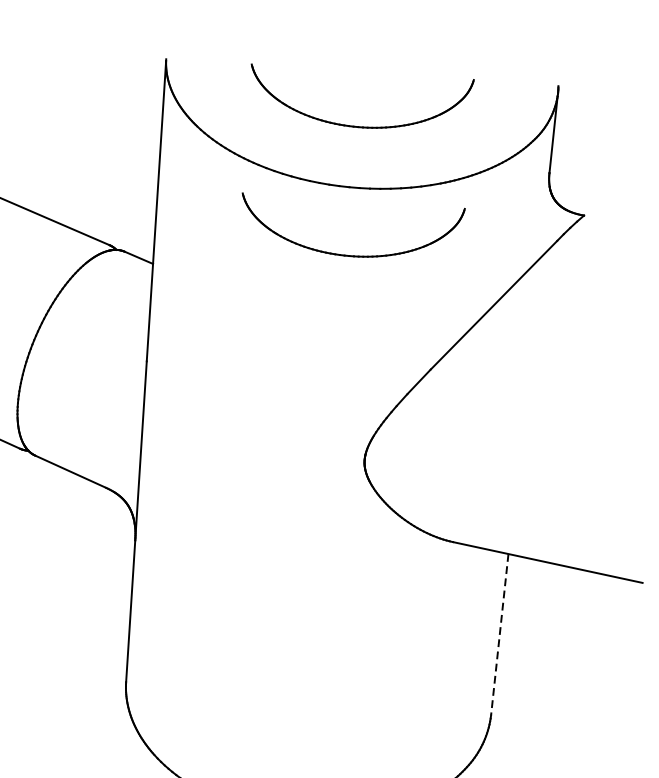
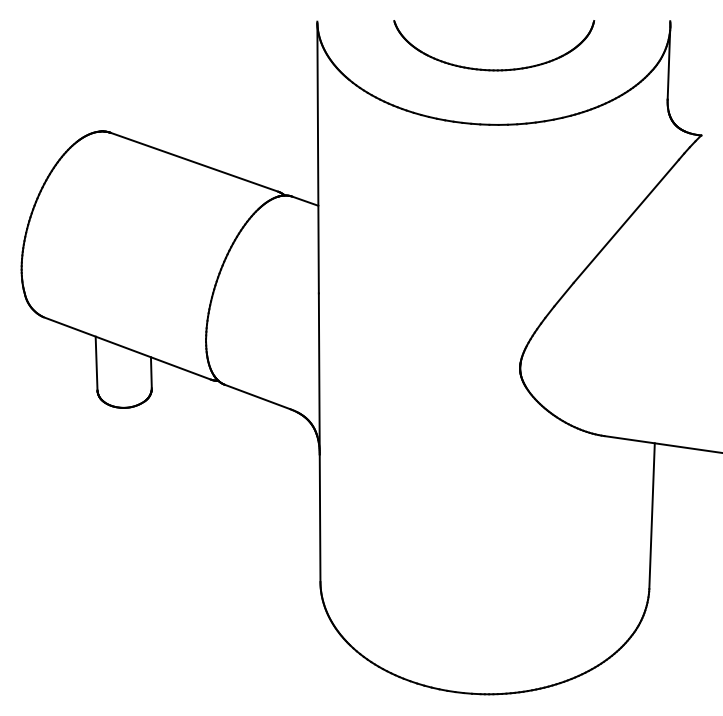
part: (350, 255) -> (494, 185), removed
line: (500, 635) -> (652, 516), dashed -> solid

